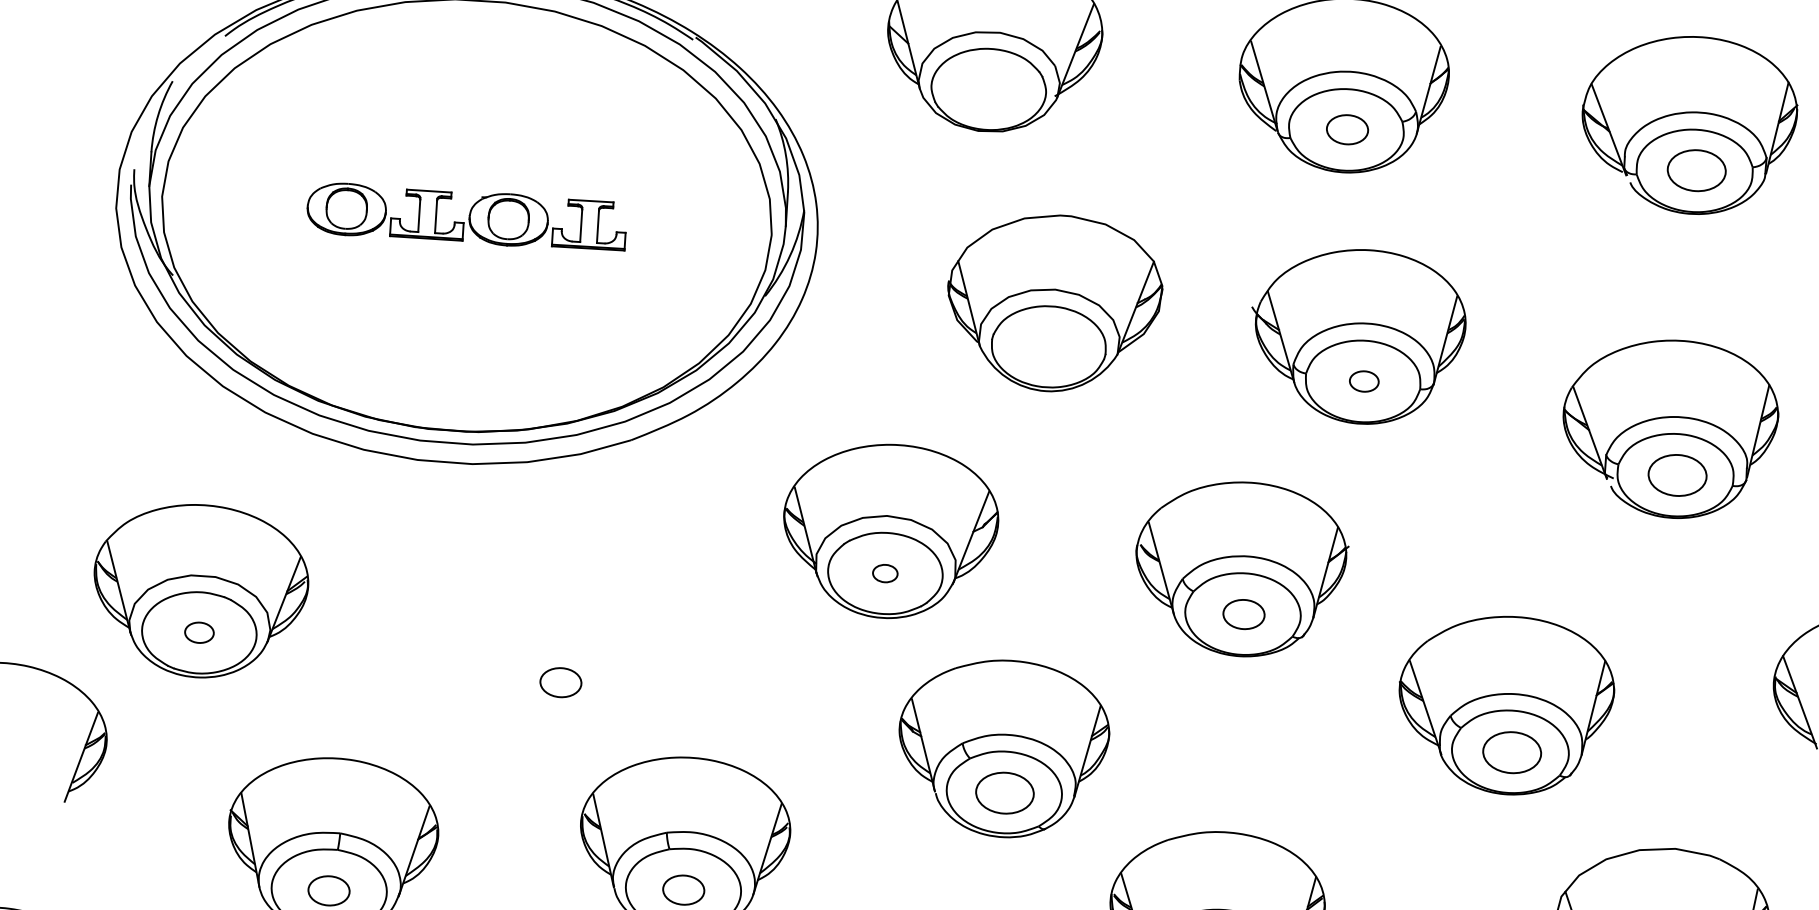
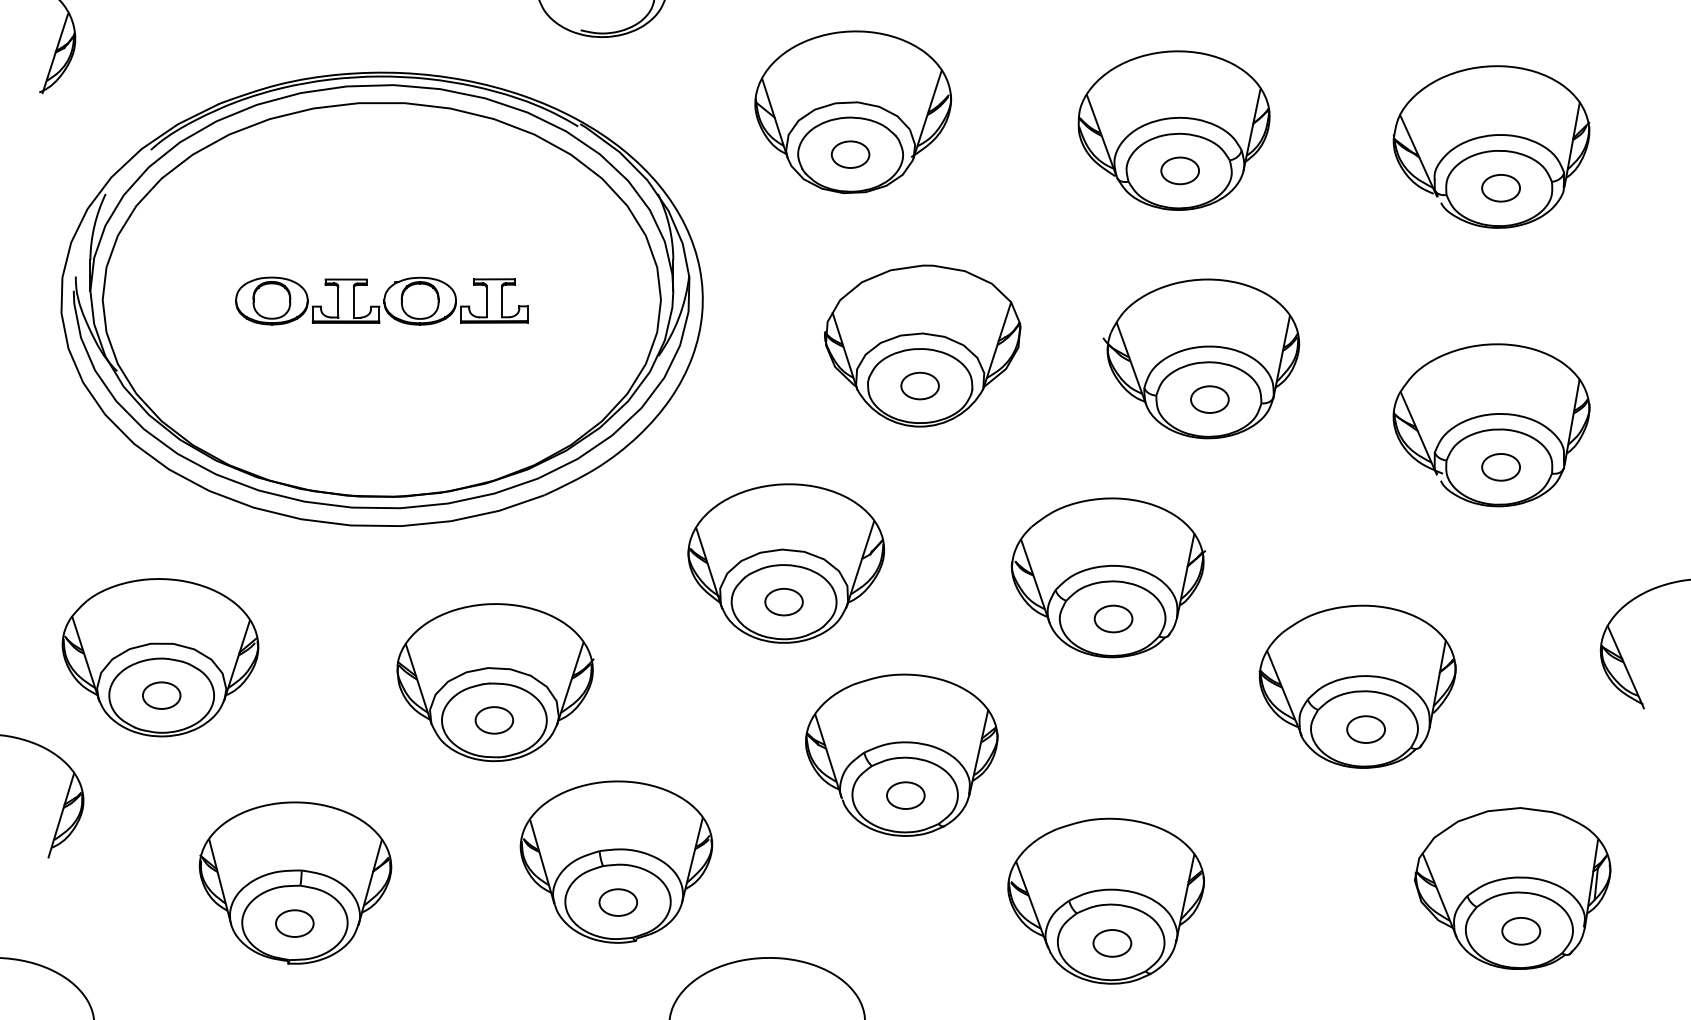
part: (988, 89) -> (850, 154), added
part: (1696, 171) -> (1500, 188), size x0.71
part: (1048, 346) -> (919, 385), added
part: (1363, 381) -> (1209, 399), size x1.43
part: (1676, 475) -> (1500, 467), size x0.71
part: (884, 573) -> (783, 602), size x1.67
part: (199, 632) -> (161, 695), size x1.43
part: (564, 641) -> (495, 682), added
part: (1511, 752) -> (1365, 729), size x0.71
part: (1004, 792) -> (905, 795), size x0.71

